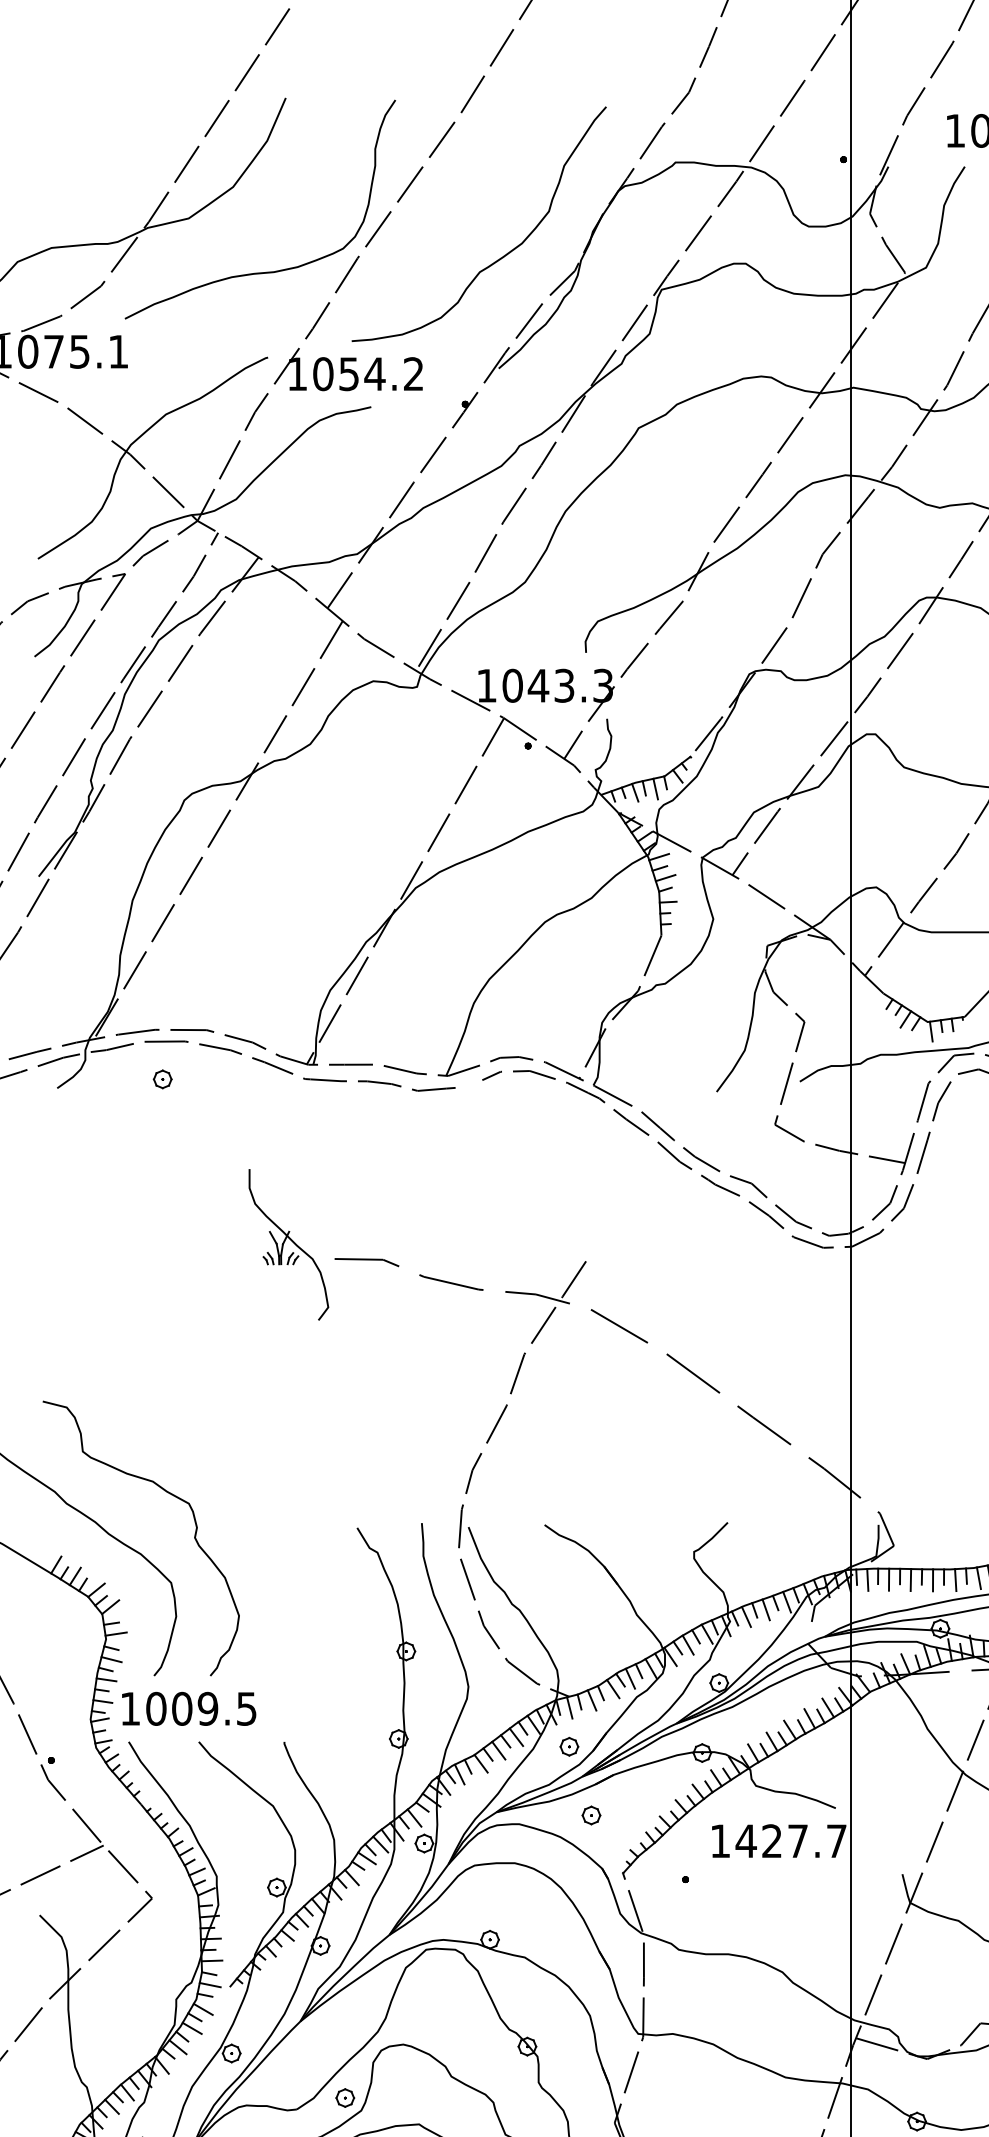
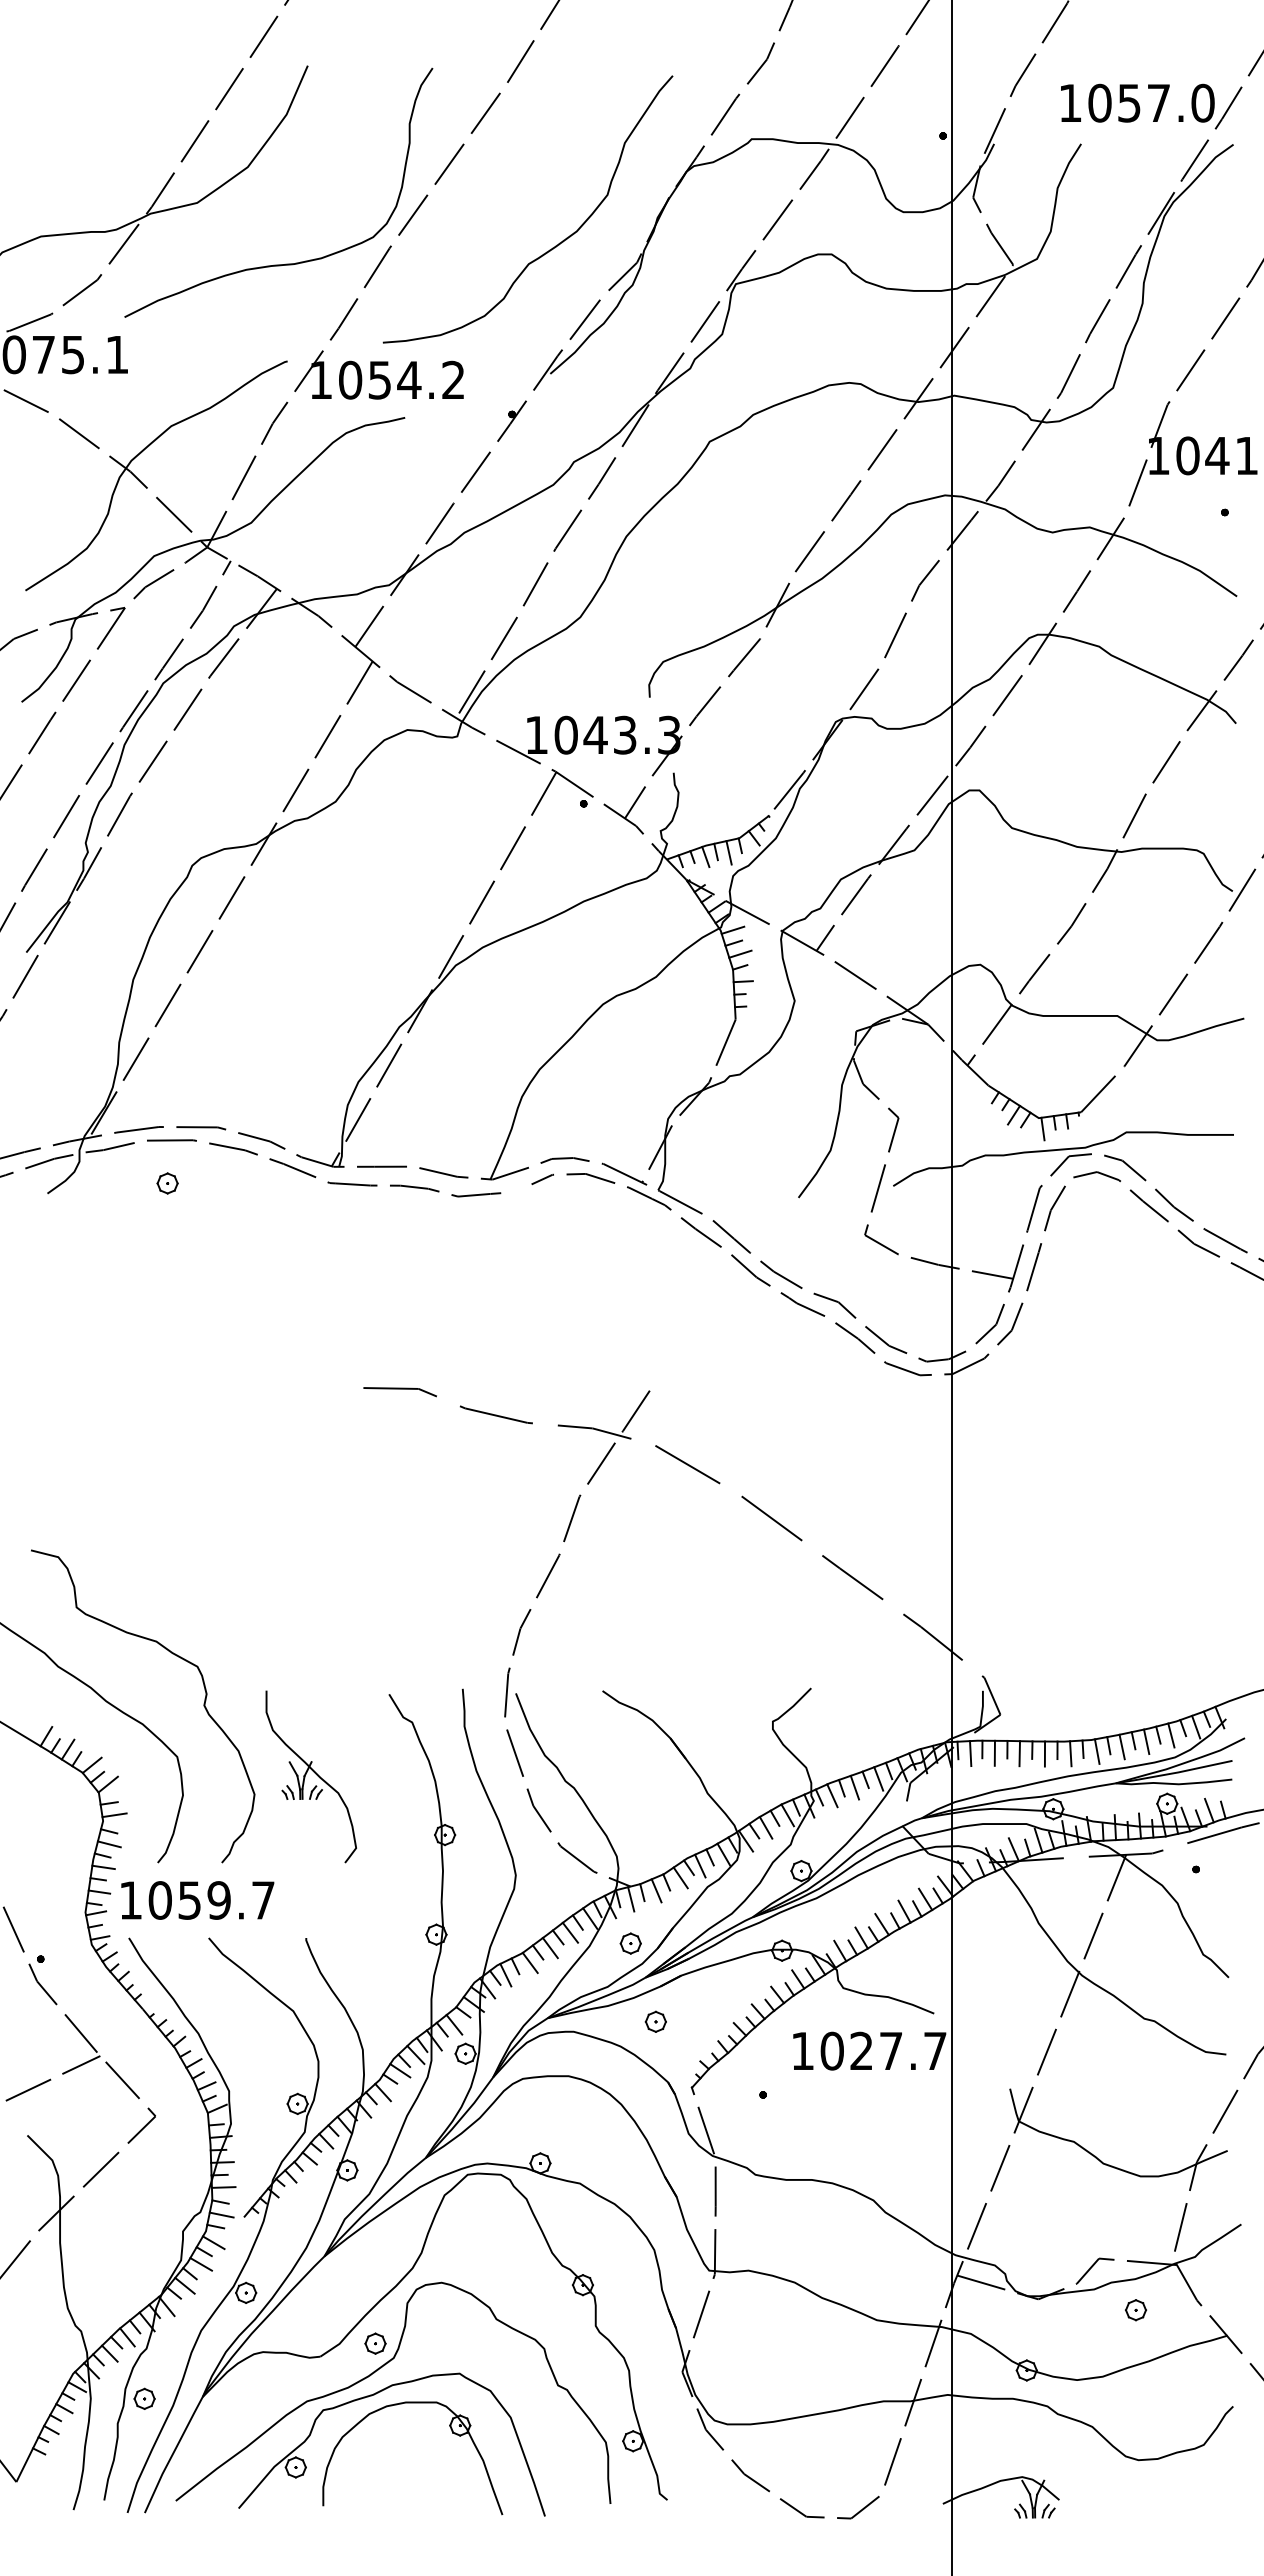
part: (288, 1244) -> (310, 1776), moved
text: (214, 1708) -> (226, 1900), 1009.5 -> 1059.7
text: (746, 1840) -> (832, 2050), 1427.7 -> 1027.7

